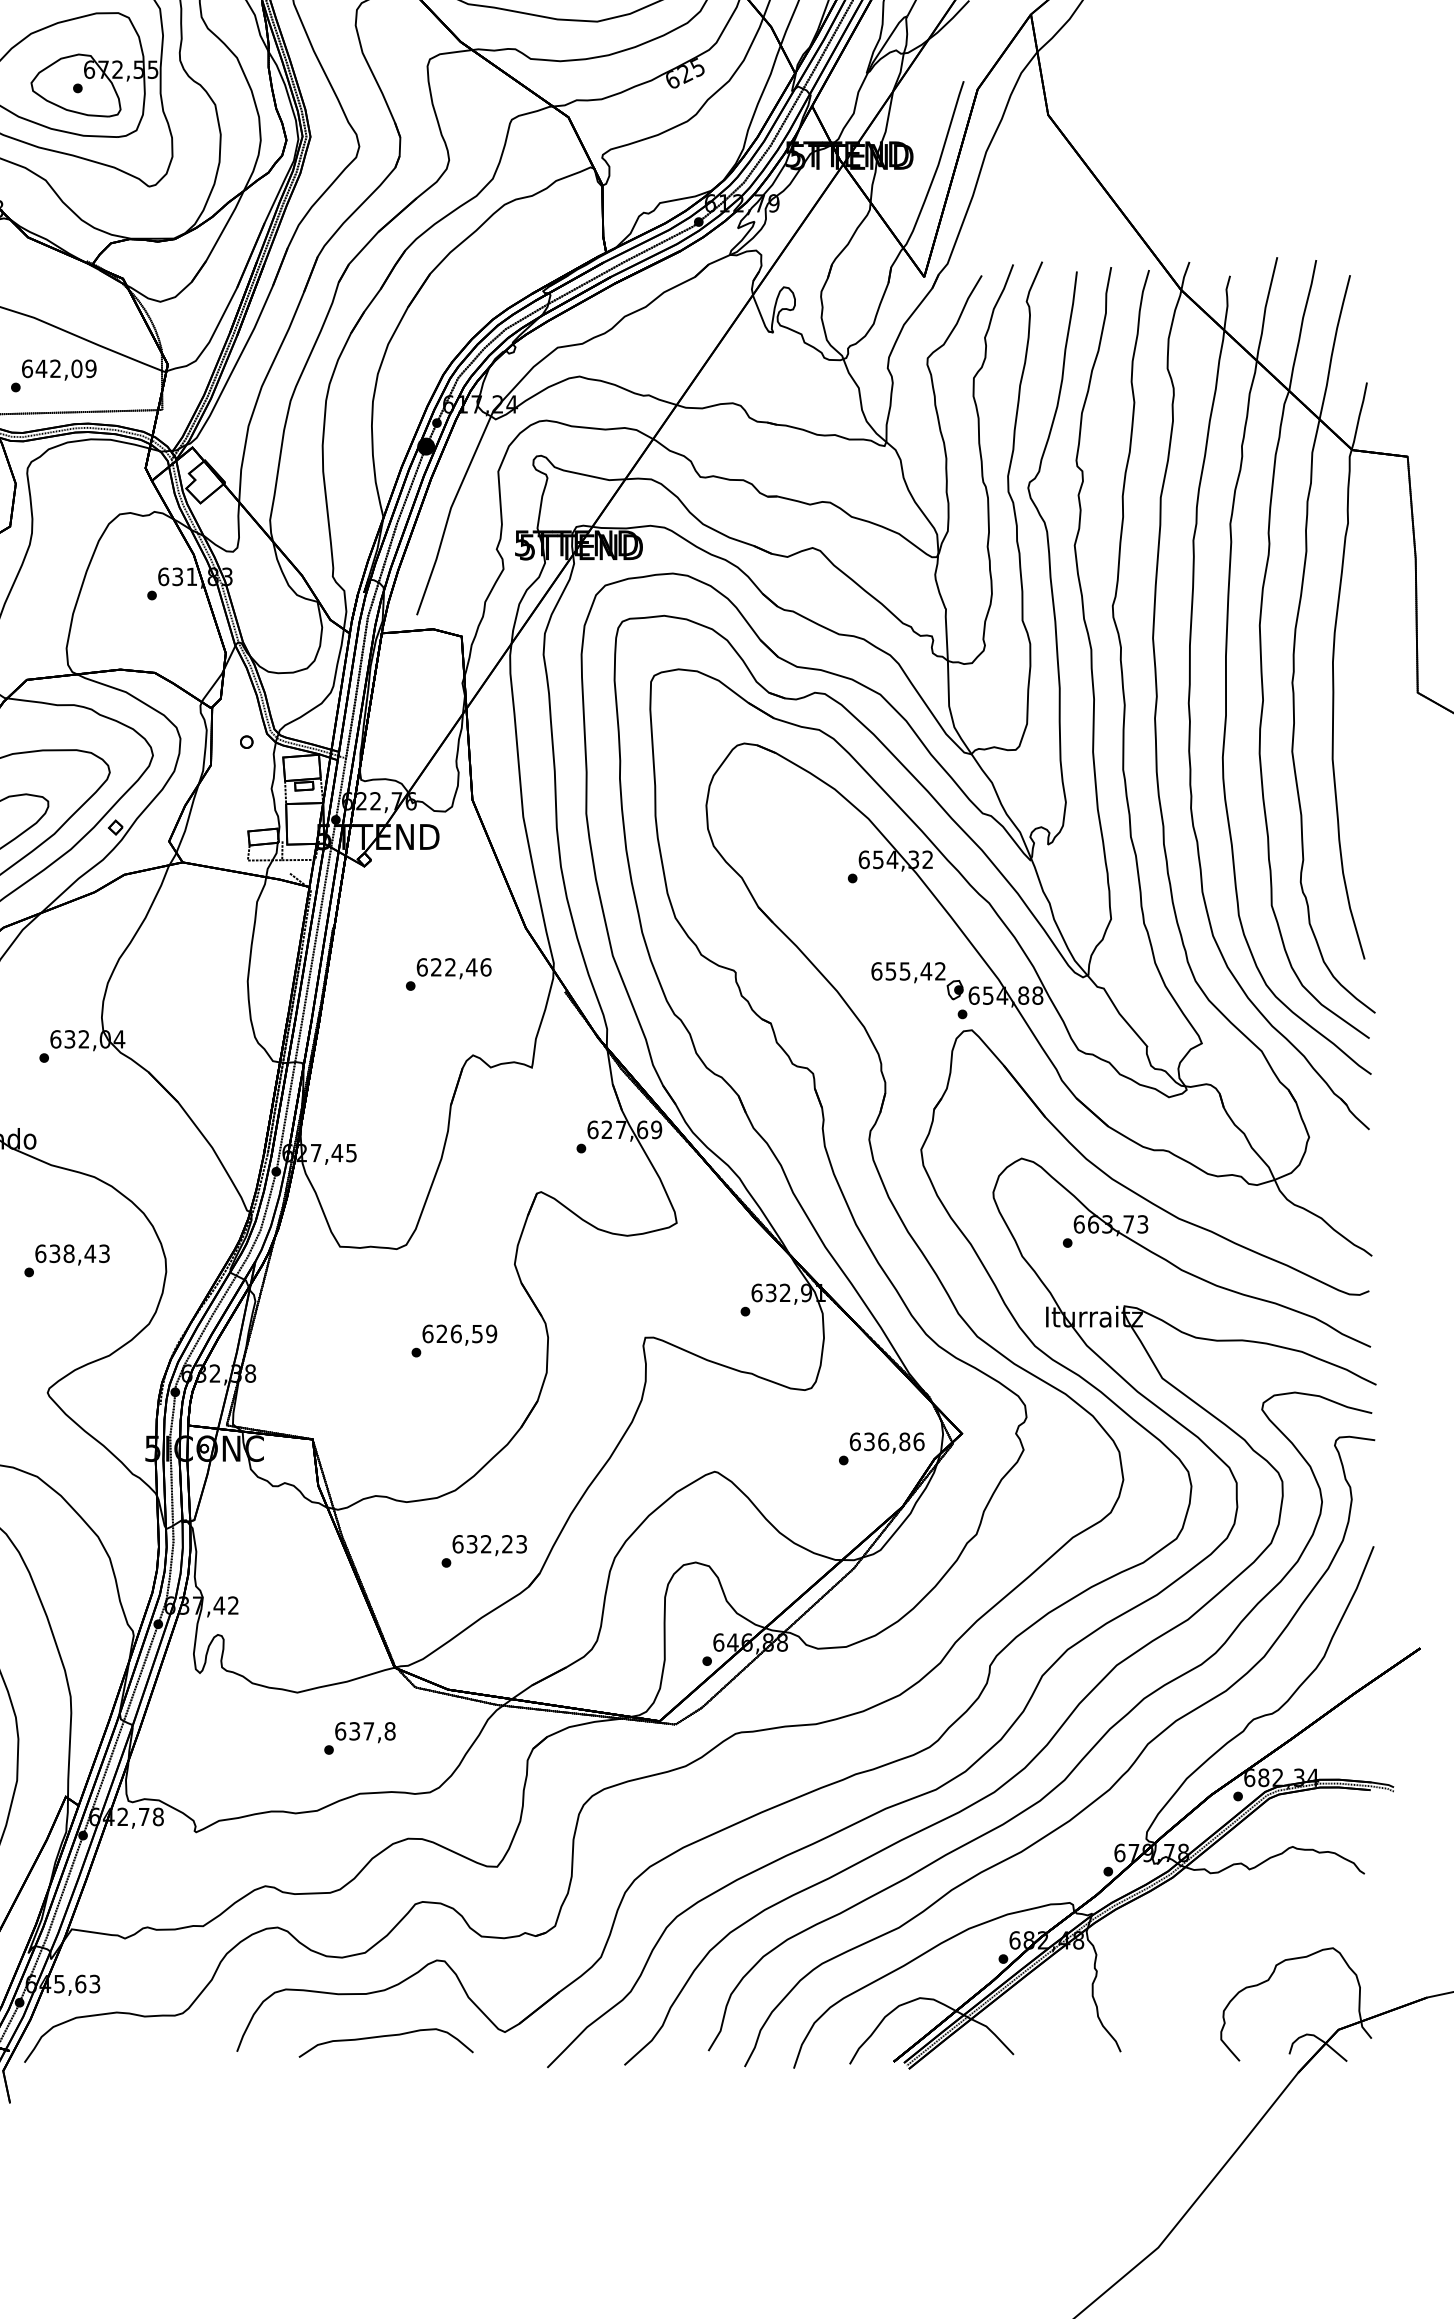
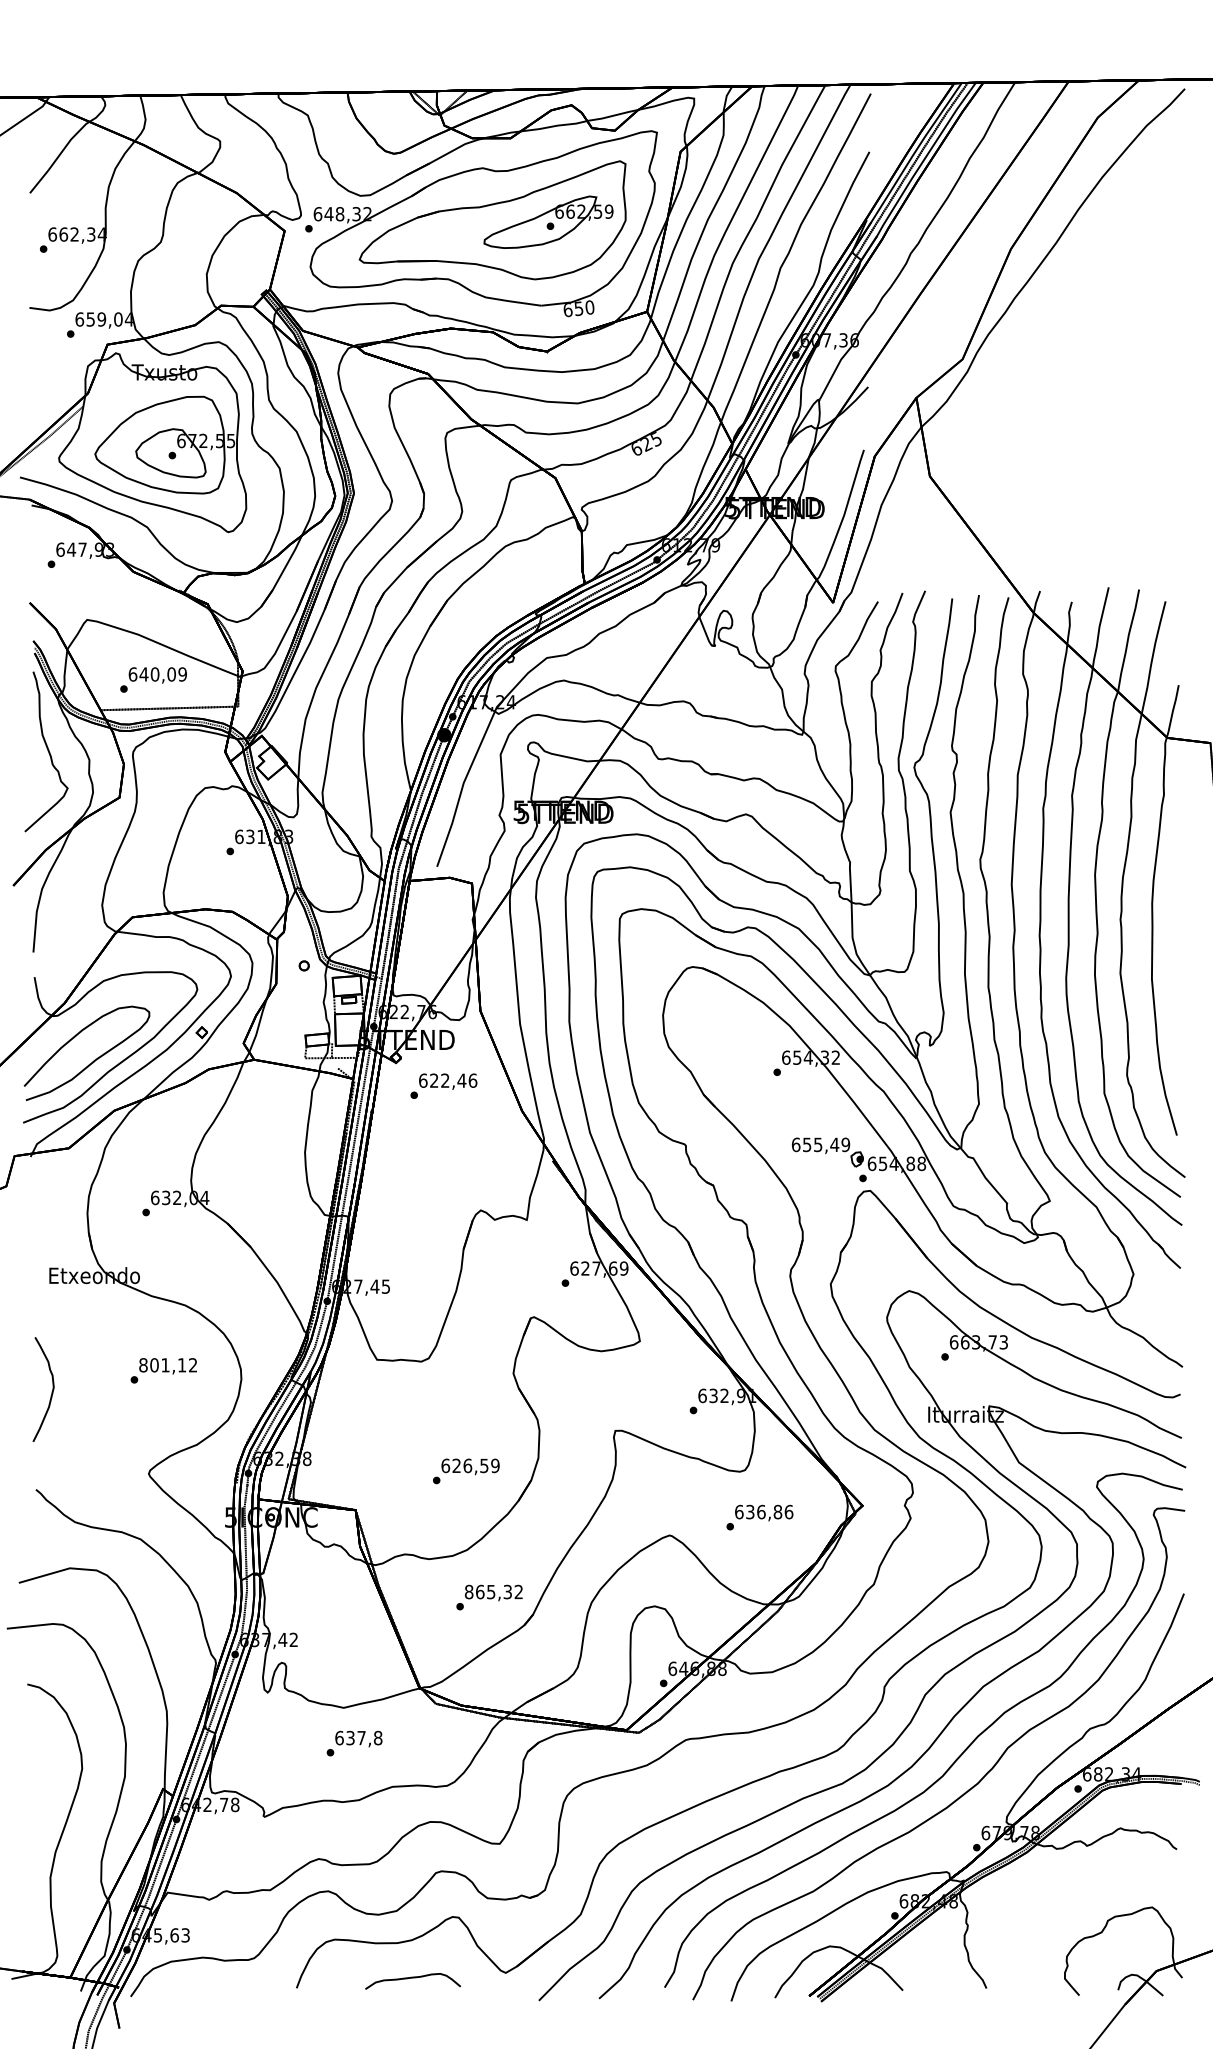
text: (54, 368) -> (154, 674), 642,09 -> 640,09
text: (940, 970) -> (845, 1144), 655,42 -> 655,49
text: (448, 973) -> (443, 1085), moved
text: (72, 1254) -> (168, 1365), 638,43 -> 801,12
text: (454, 1341) -> (466, 1471), moved
text: (881, 1448) -> (759, 1517), moved
text: (489, 1543) -> (493, 1591), 632,23 -> 865,32
text: (359, 1738) -> (354, 1743), moved
part: (385, 2043) -> (412, 1981), size x0.7

